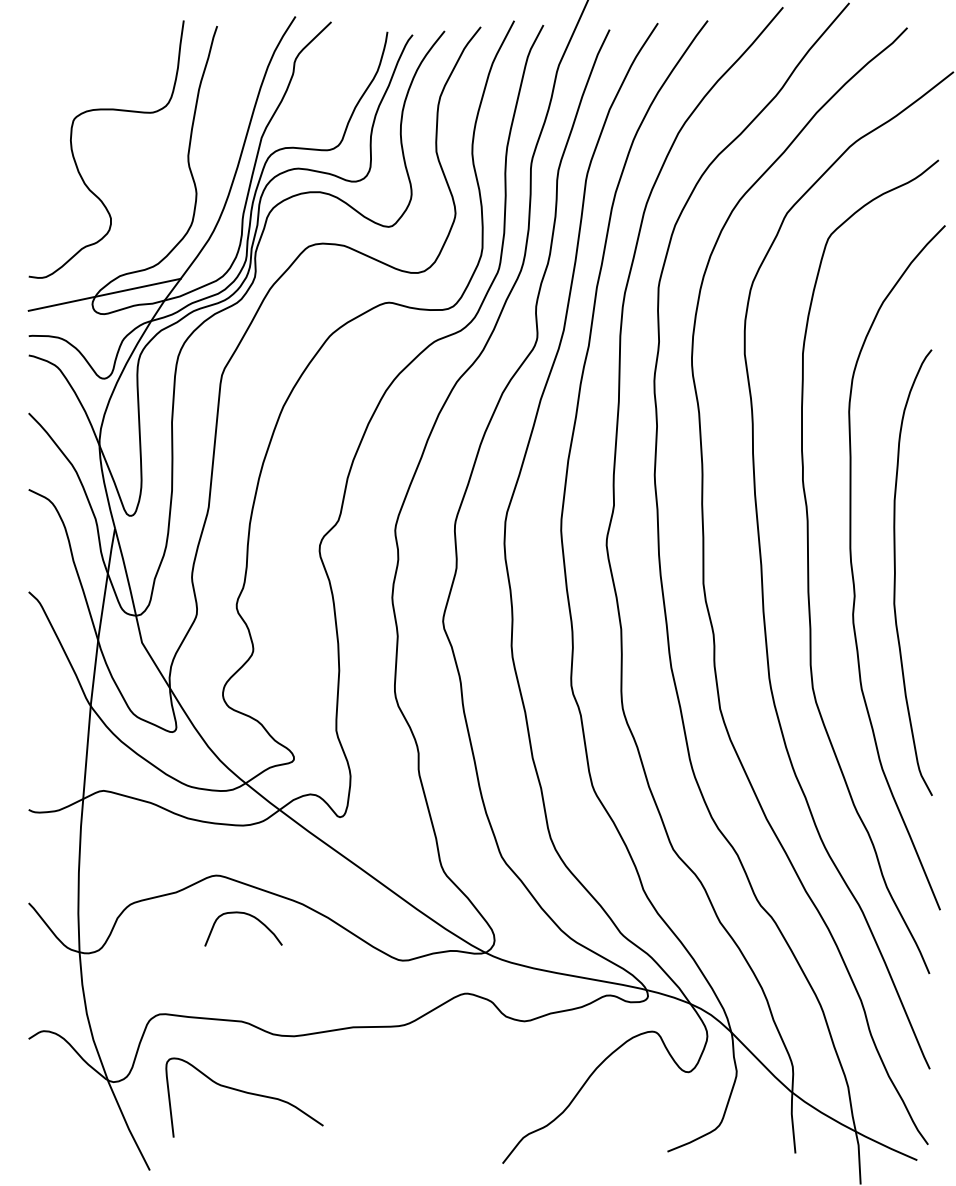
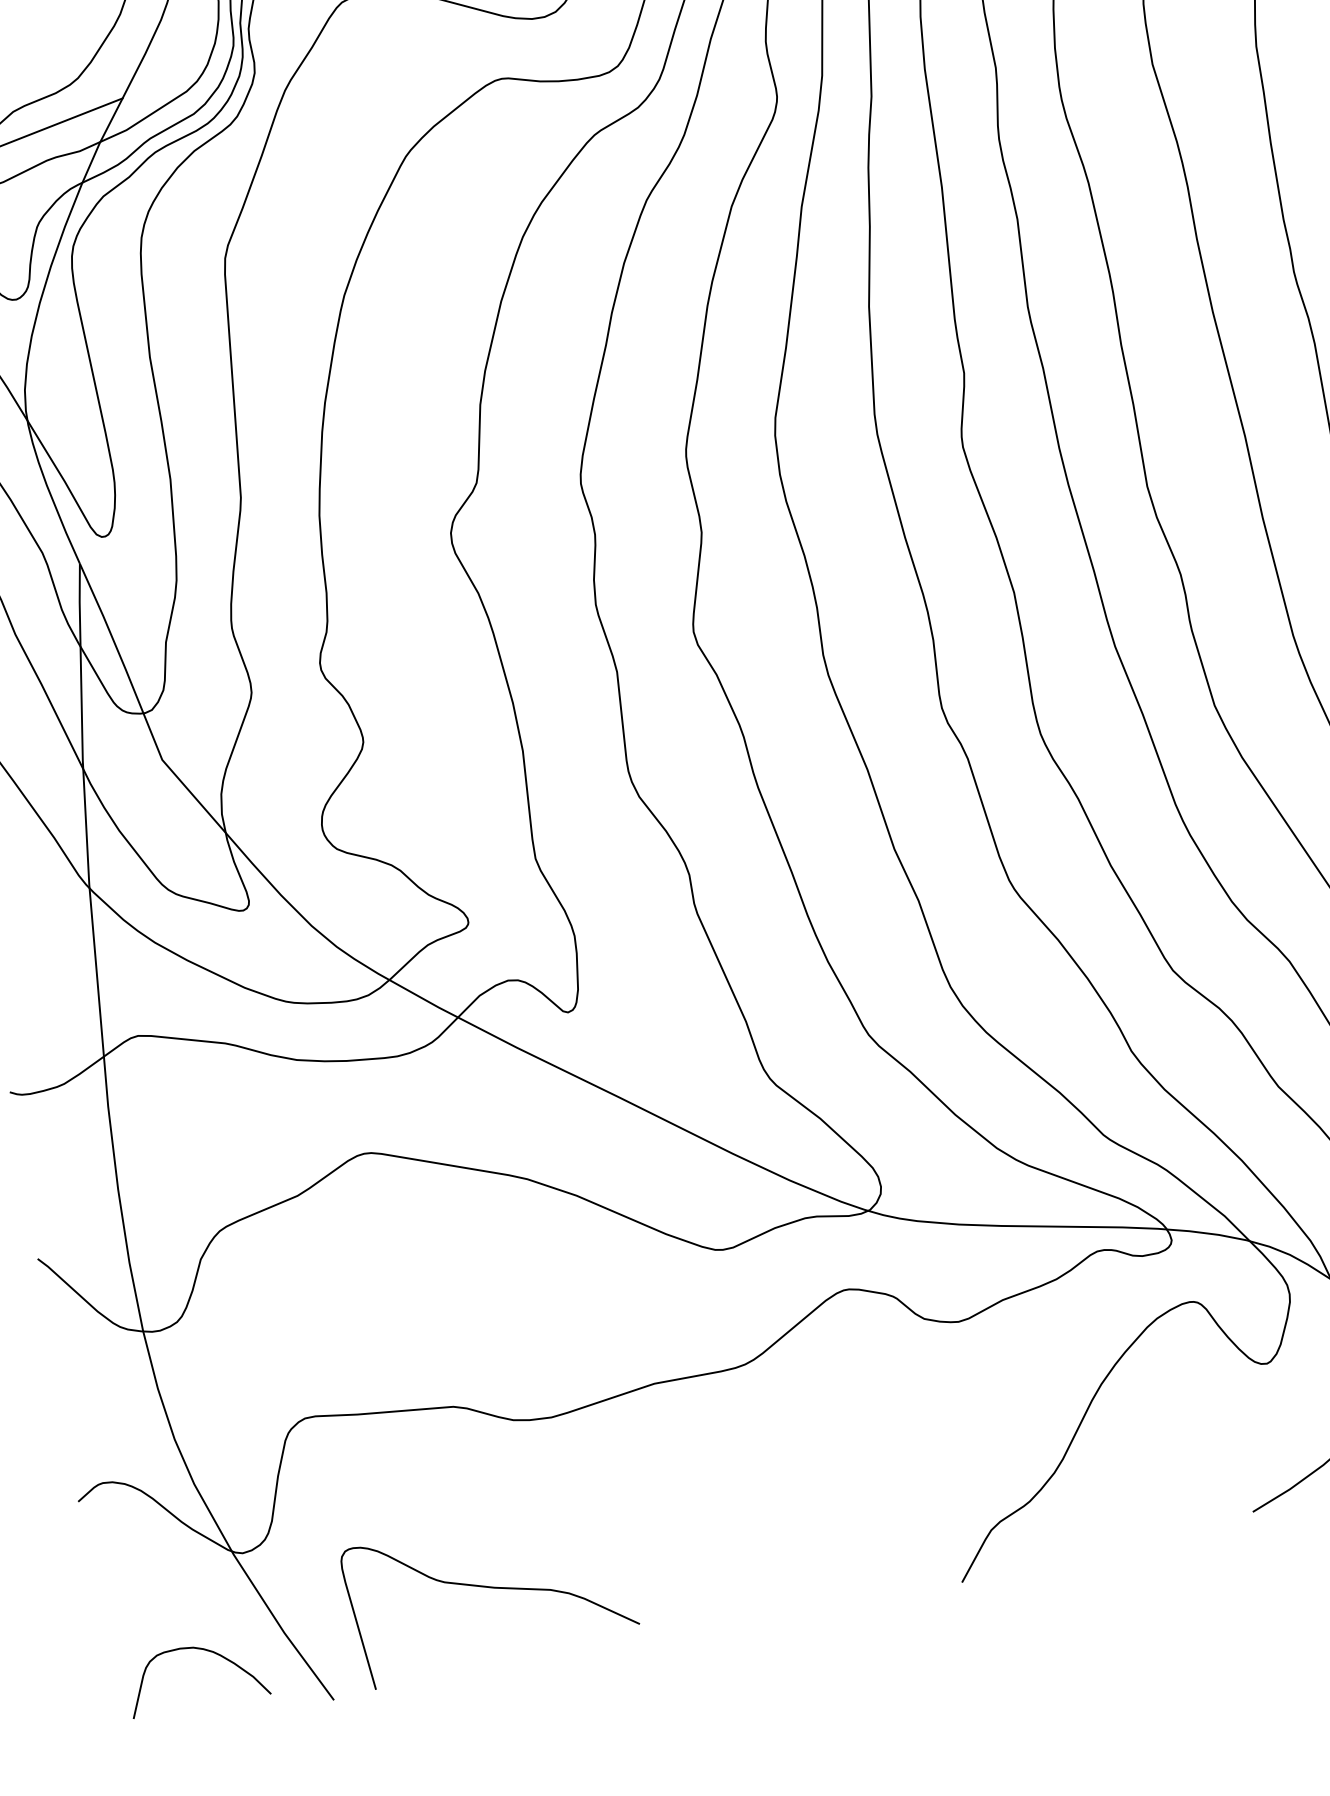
curve: (247, 915) -> (200, 1651), moved
curve: (245, 1093) -> (491, 1589), moved

